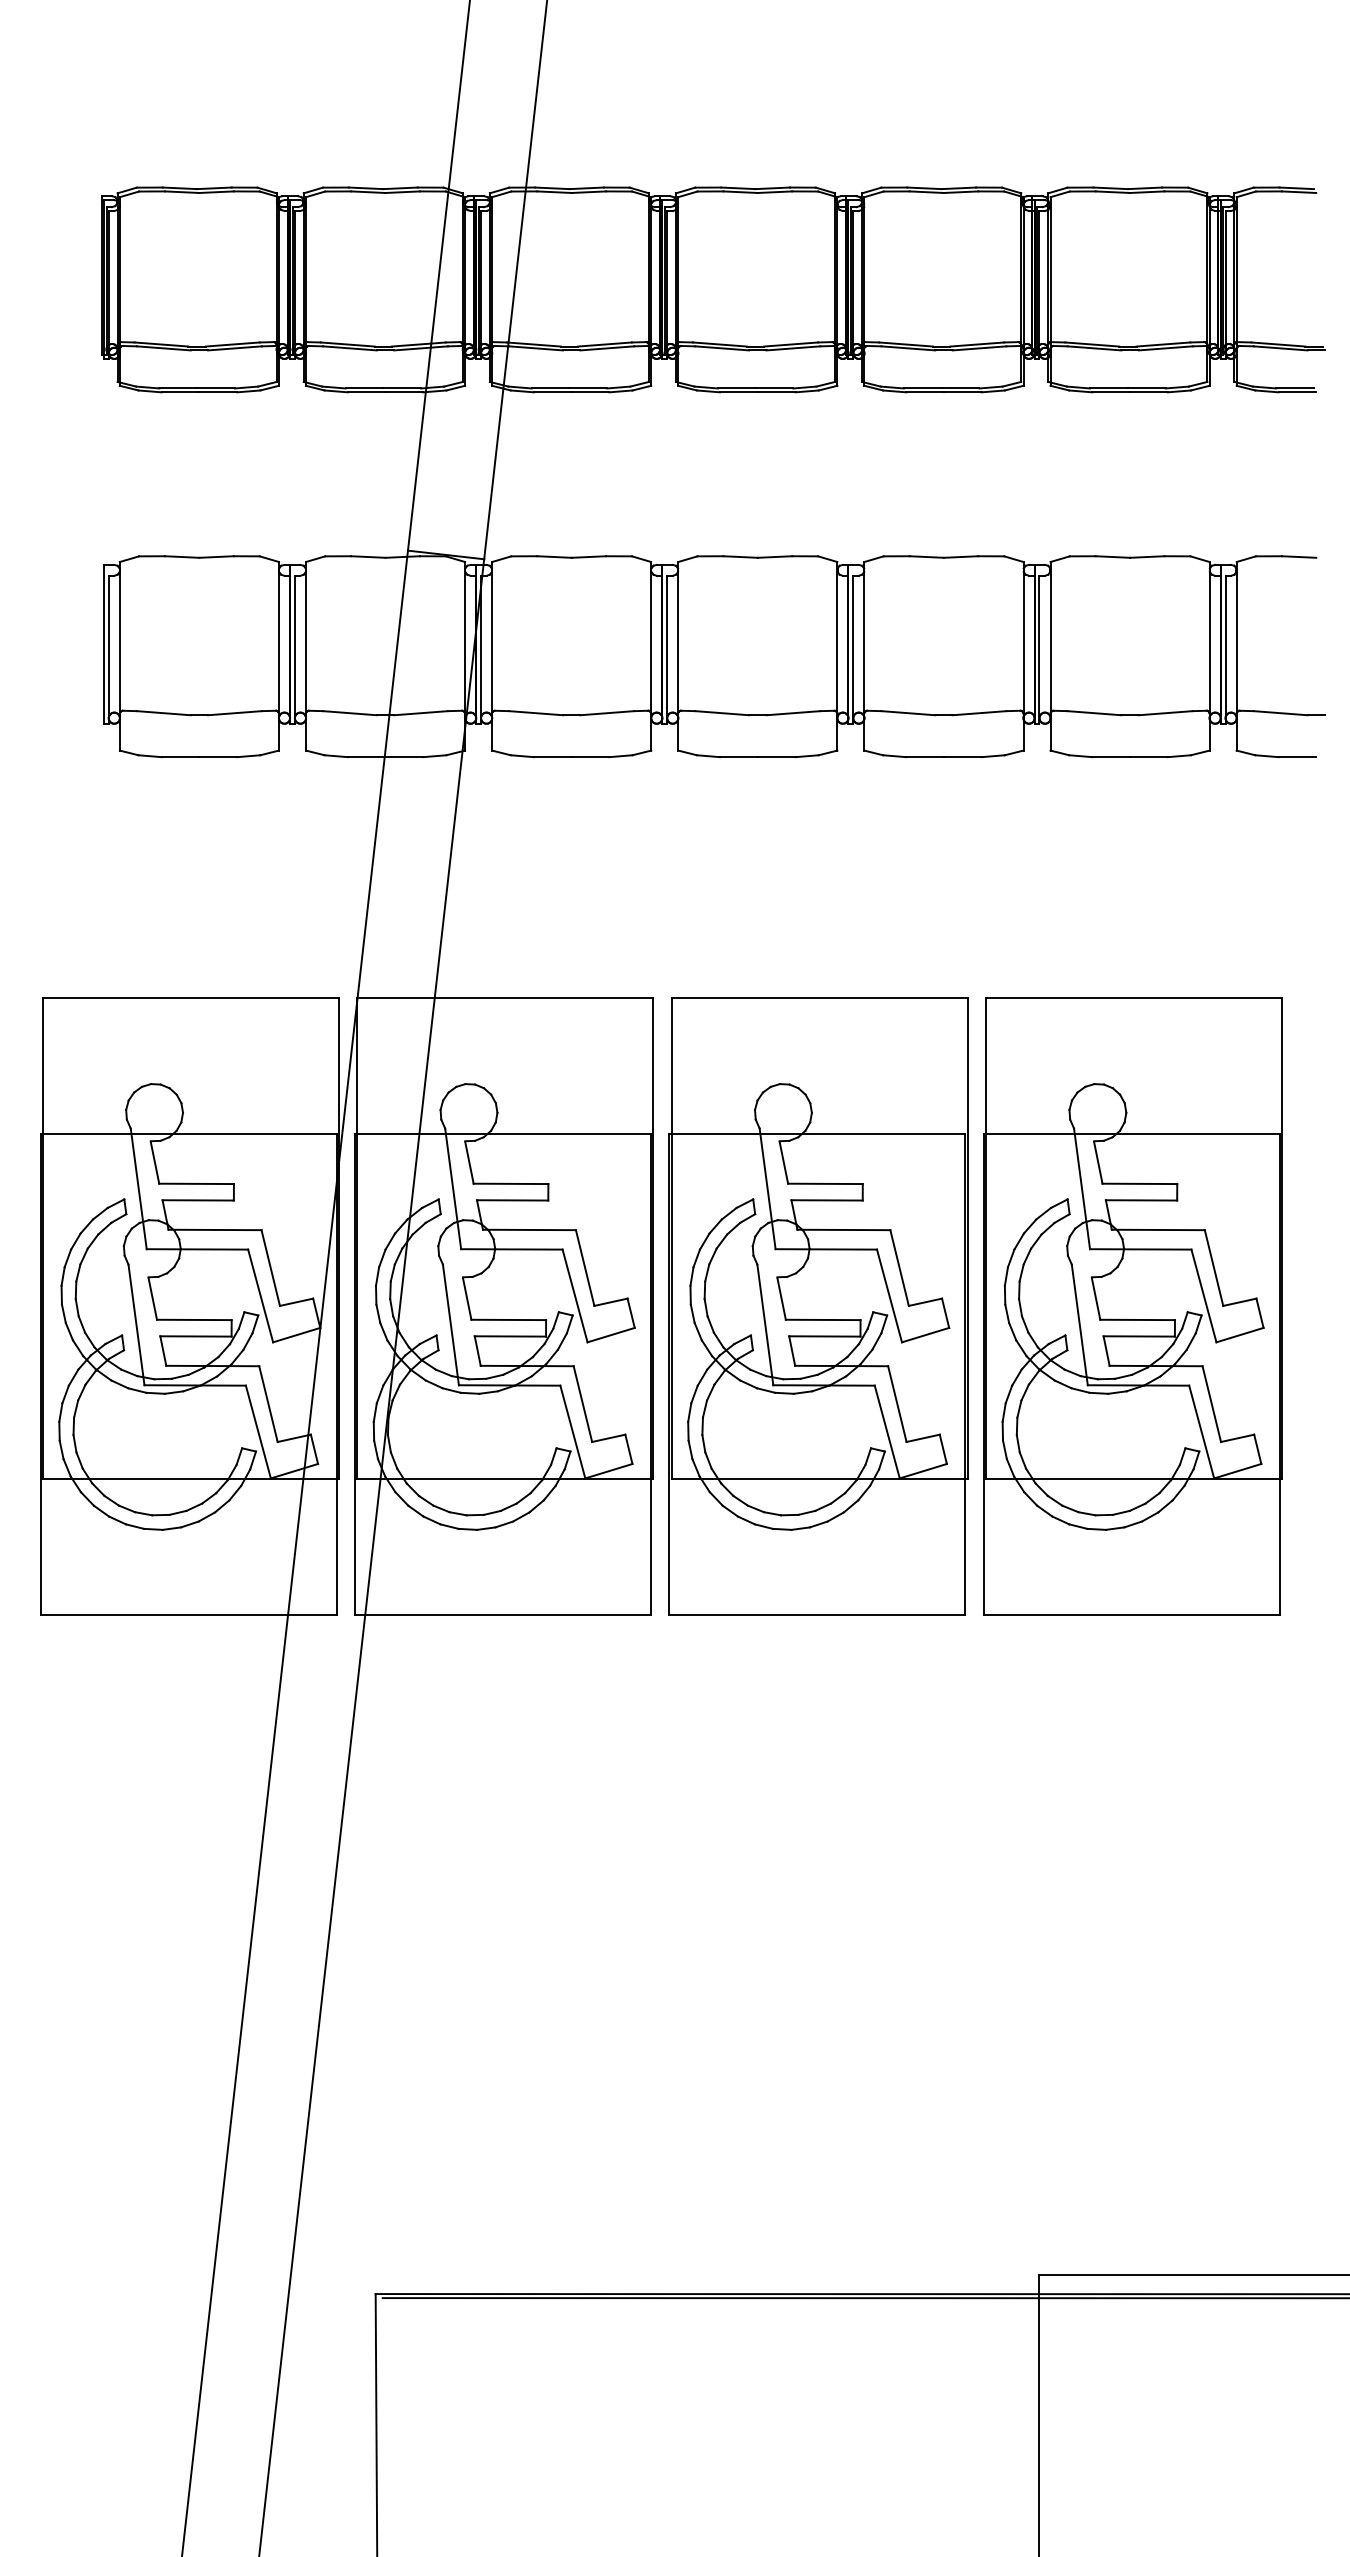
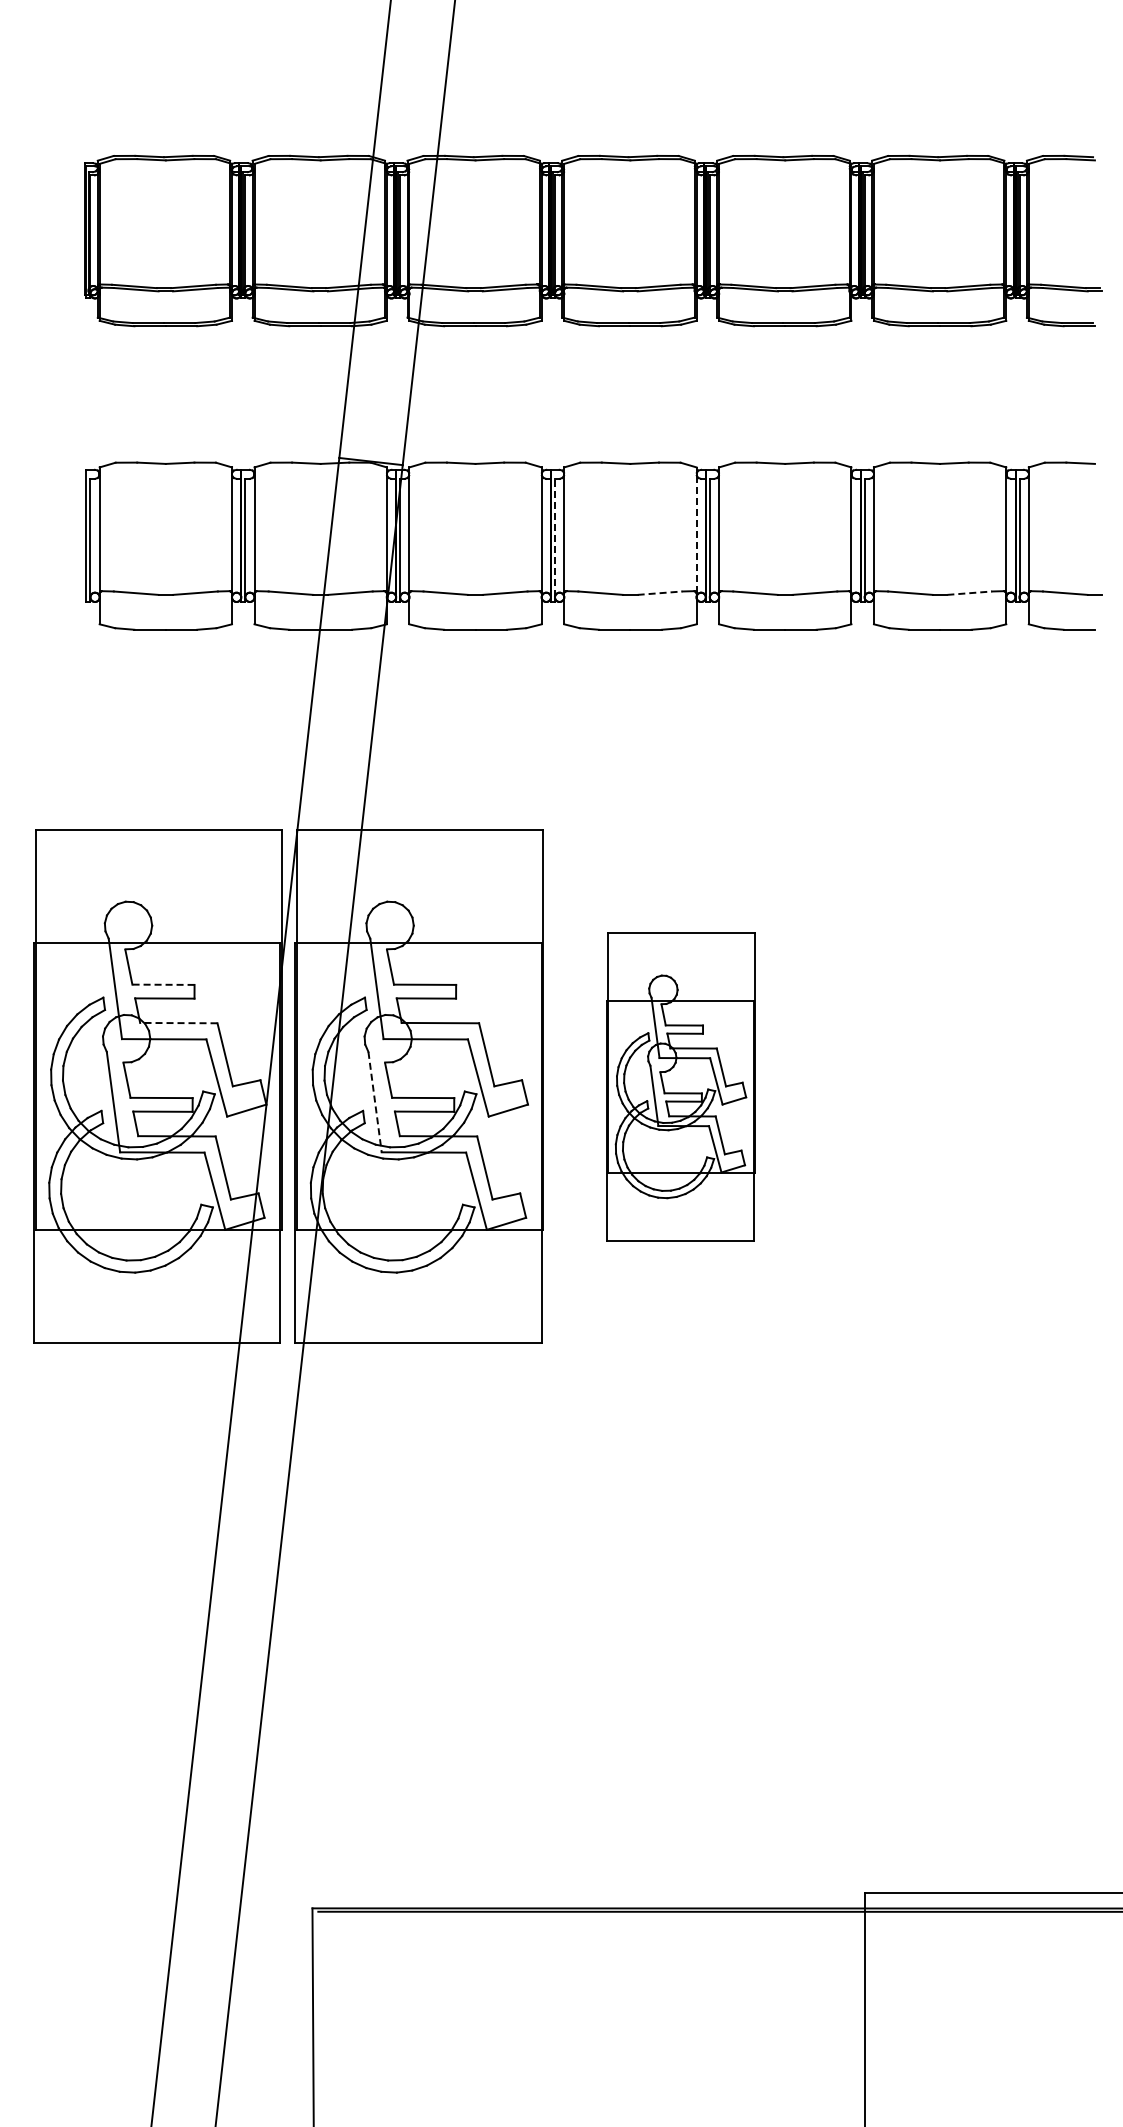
line: (837, 636) -> (696, 529), solid -> dashed
line: (667, 646) -> (555, 537), solid -> dashed
line: (793, 713) -> (660, 593), solid -> dashed
line: (1166, 713) -> (970, 593), solid -> dashed
line: (196, 1183) -> (163, 984), solid -> dashed
line: (214, 1230) -> (178, 1023), solid -> dashed
part: (818, 1306) -> (680, 1086), size x0.6
part: (1132, 1306) -> (942, 1086), removed
line: (451, 1325) -> (375, 1102), solid -> dashed

